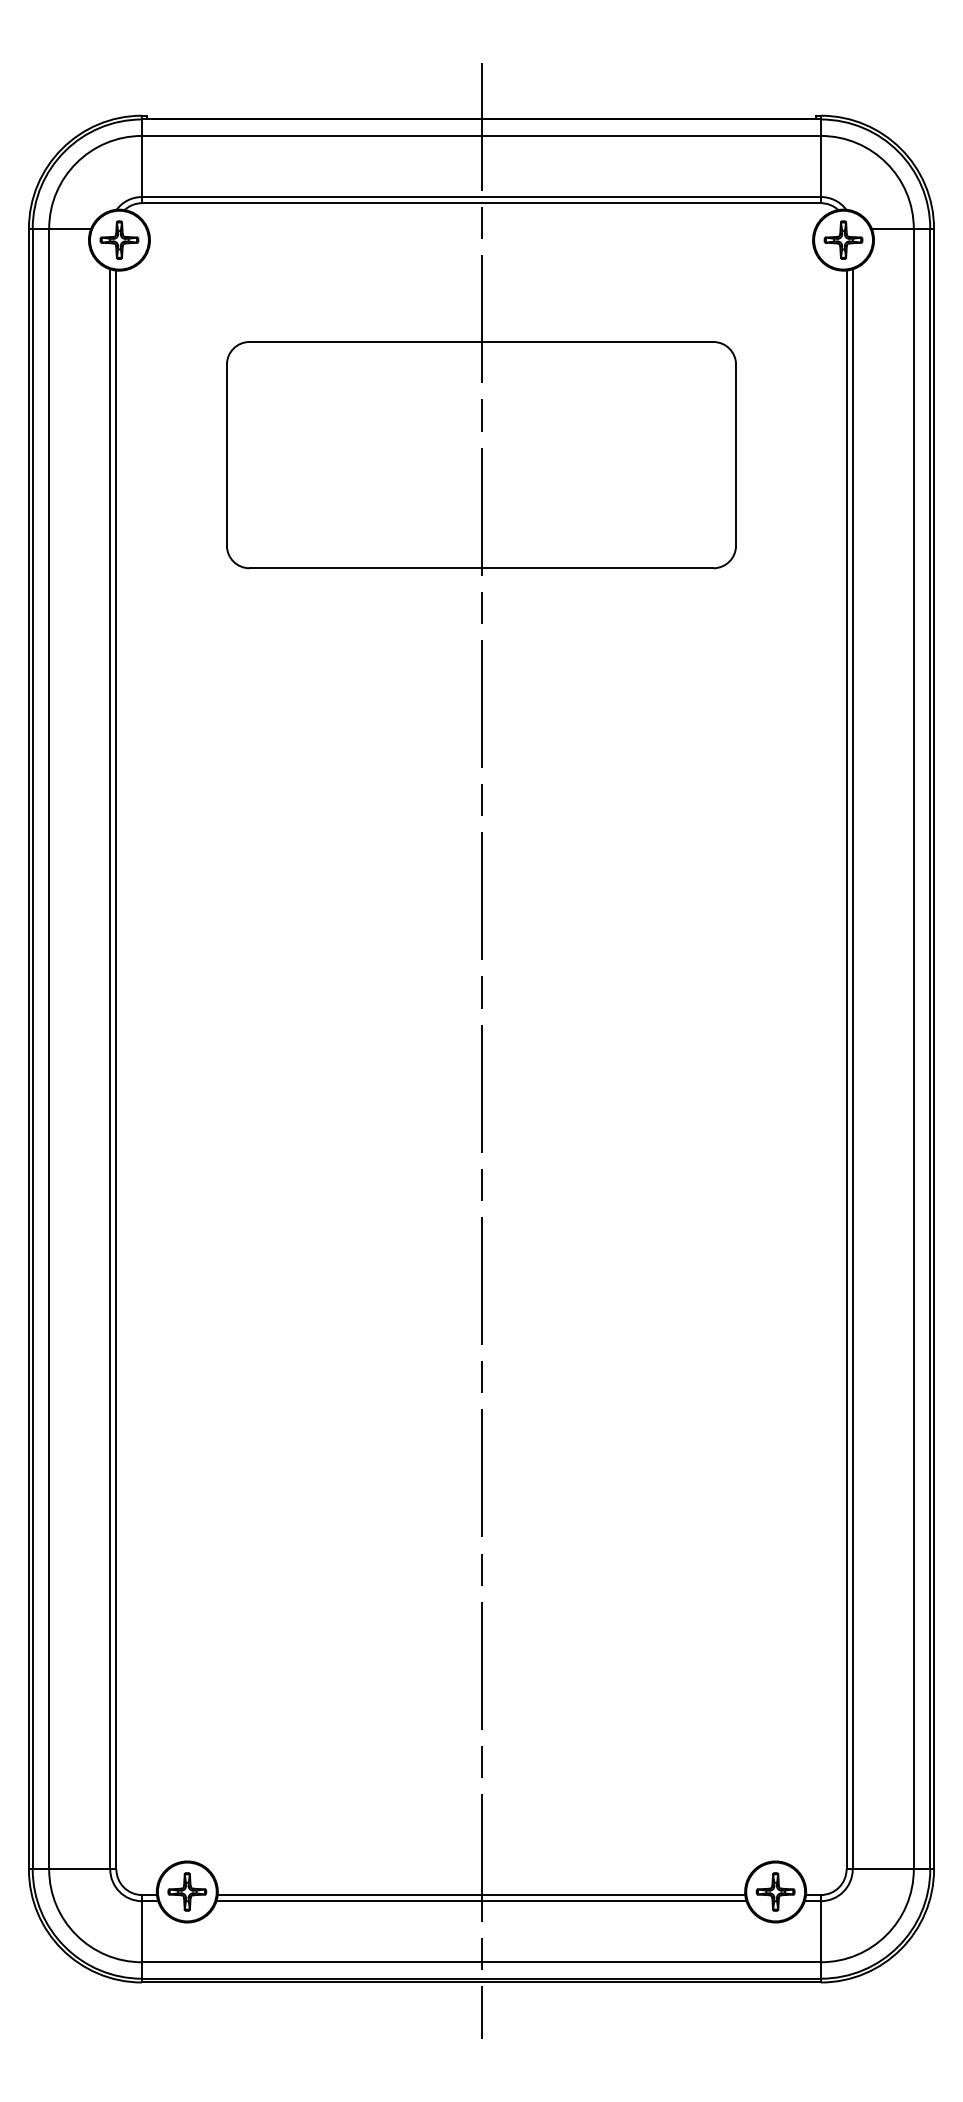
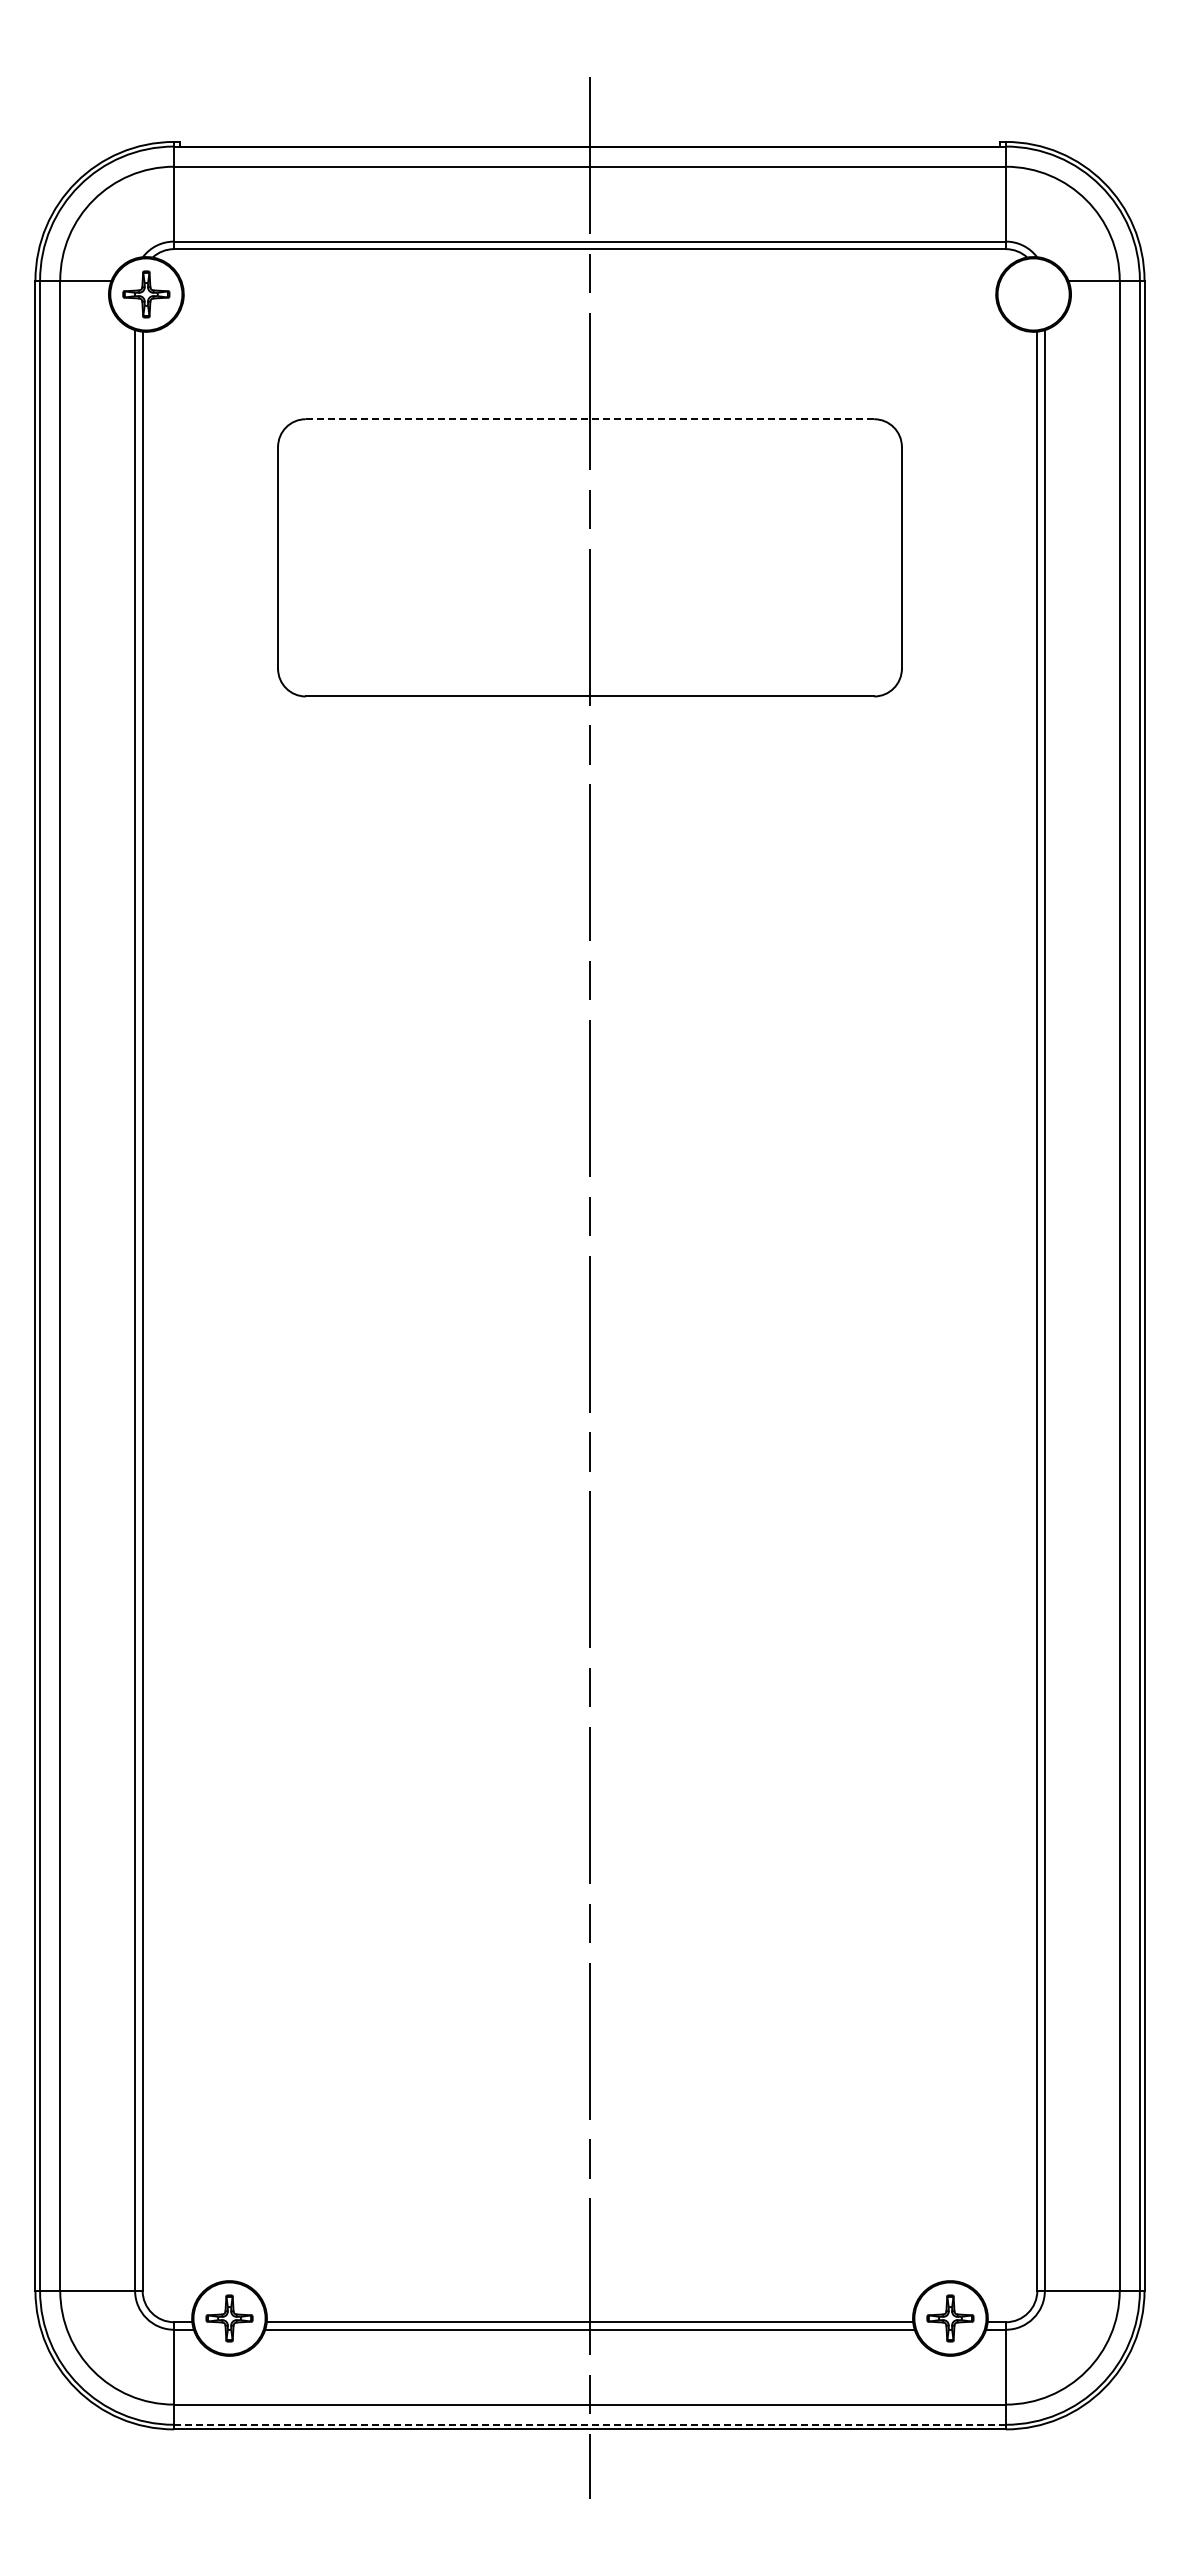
part: (843, 240) -> (1033, 294), removed
line: (481, 342) -> (590, 419), solid -> dashed
line: (481, 1978) -> (589, 2424), solid -> dashed

